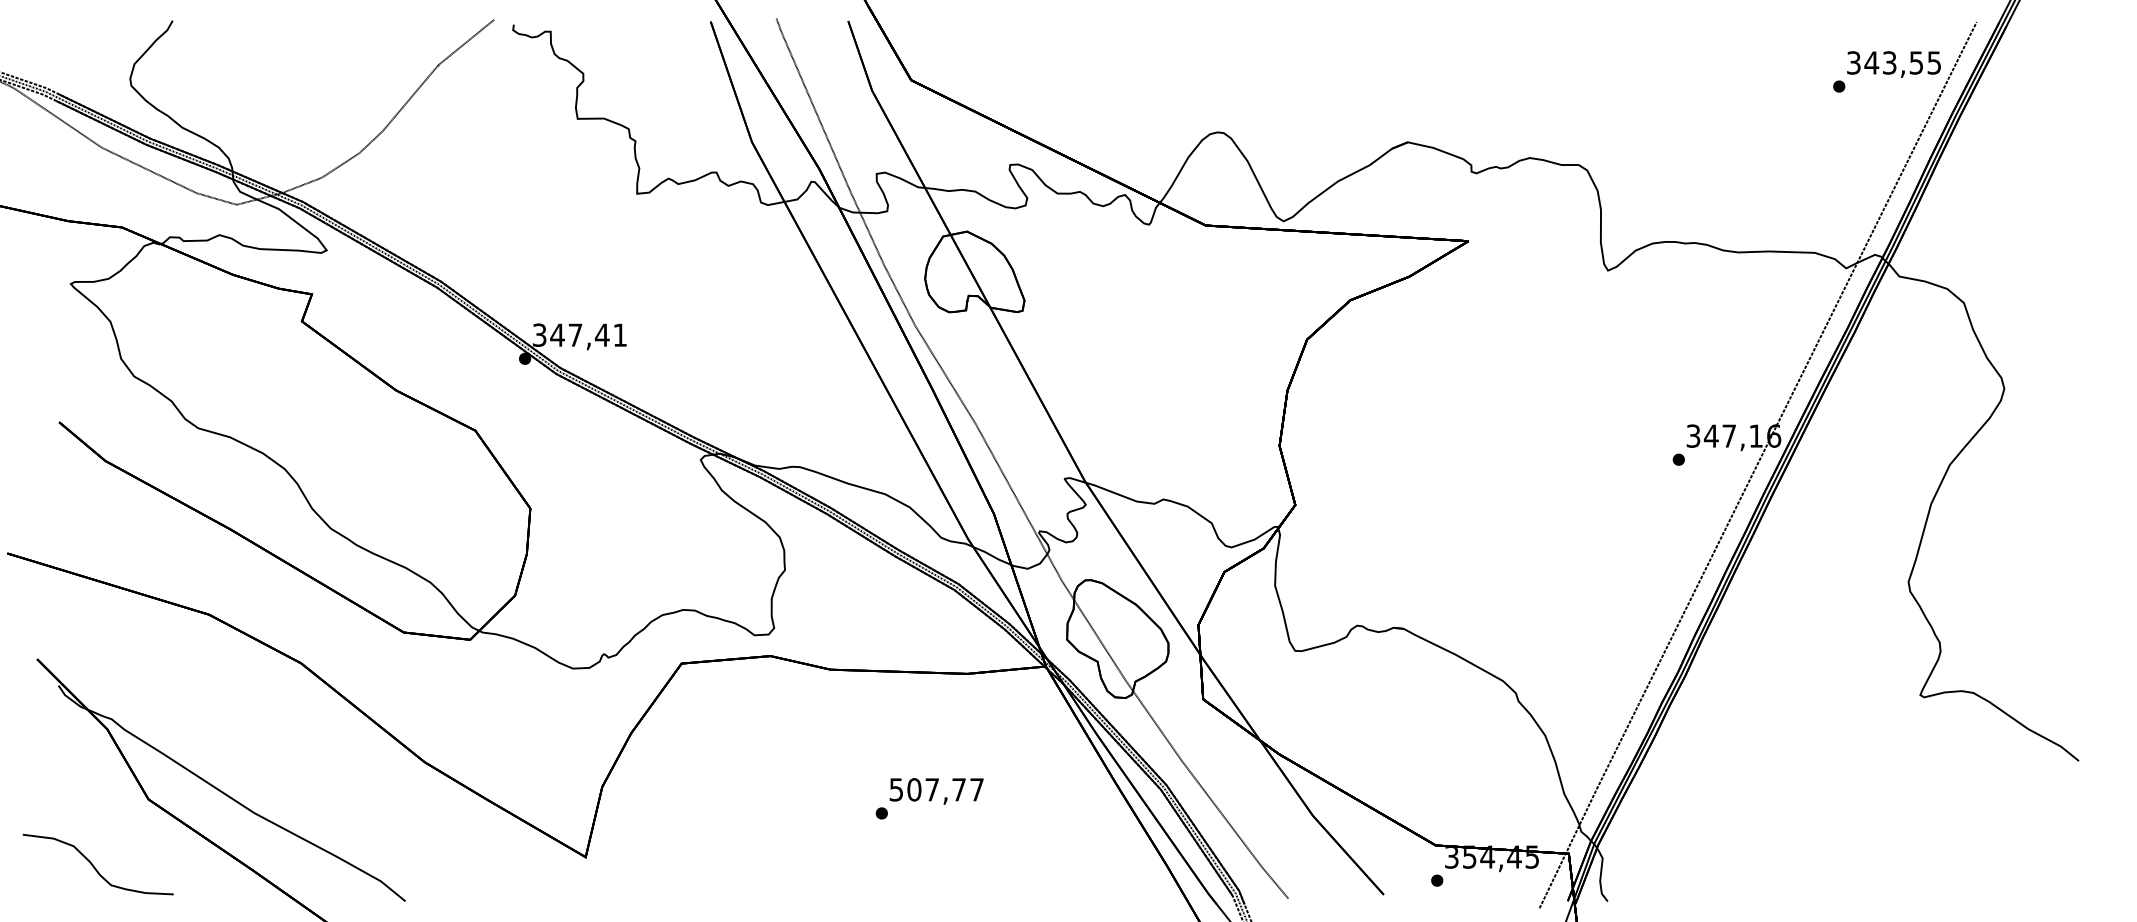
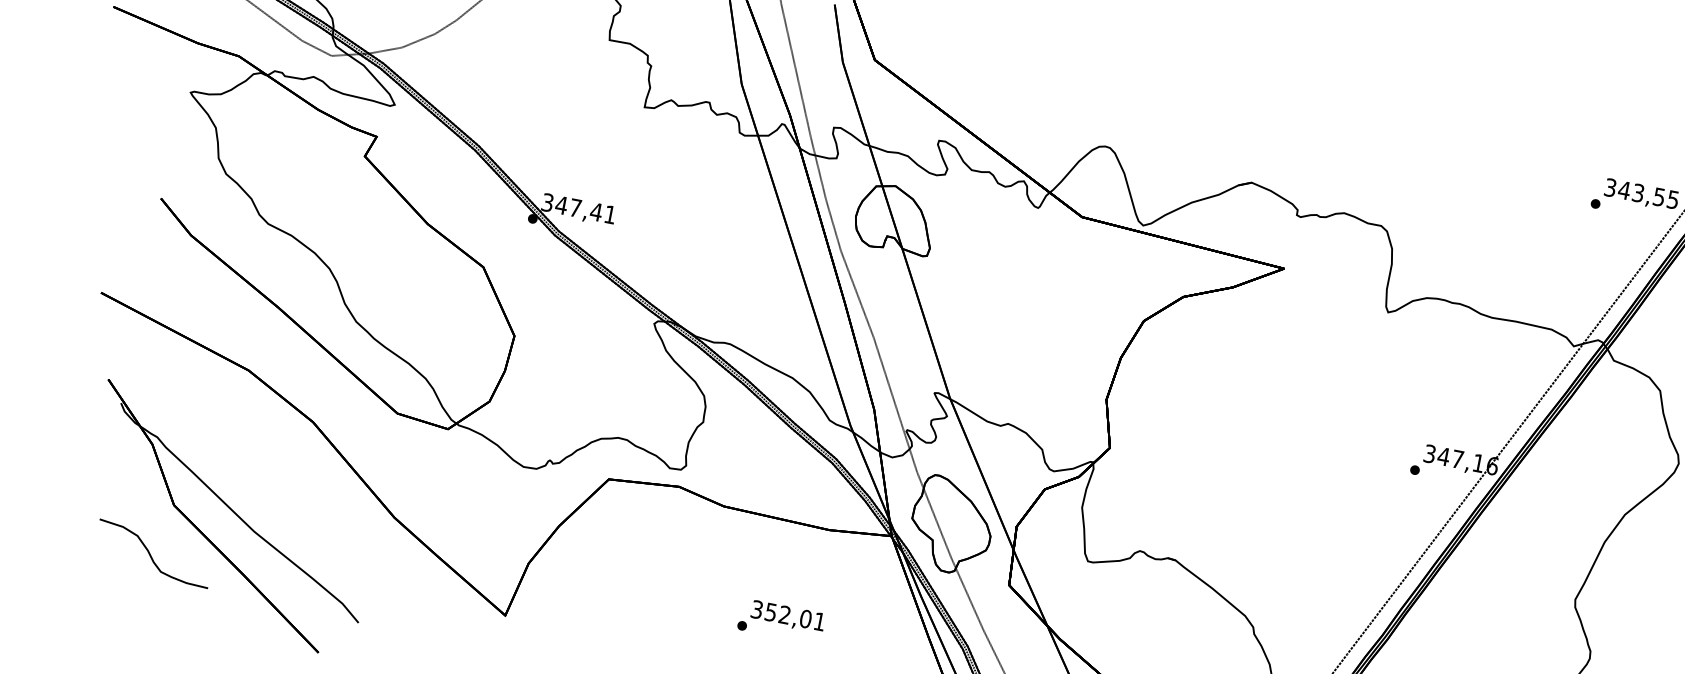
text: (936, 789) -> (788, 615), 507,77 -> 352,01
curve: (94, 866) -> (150, 554), moved

